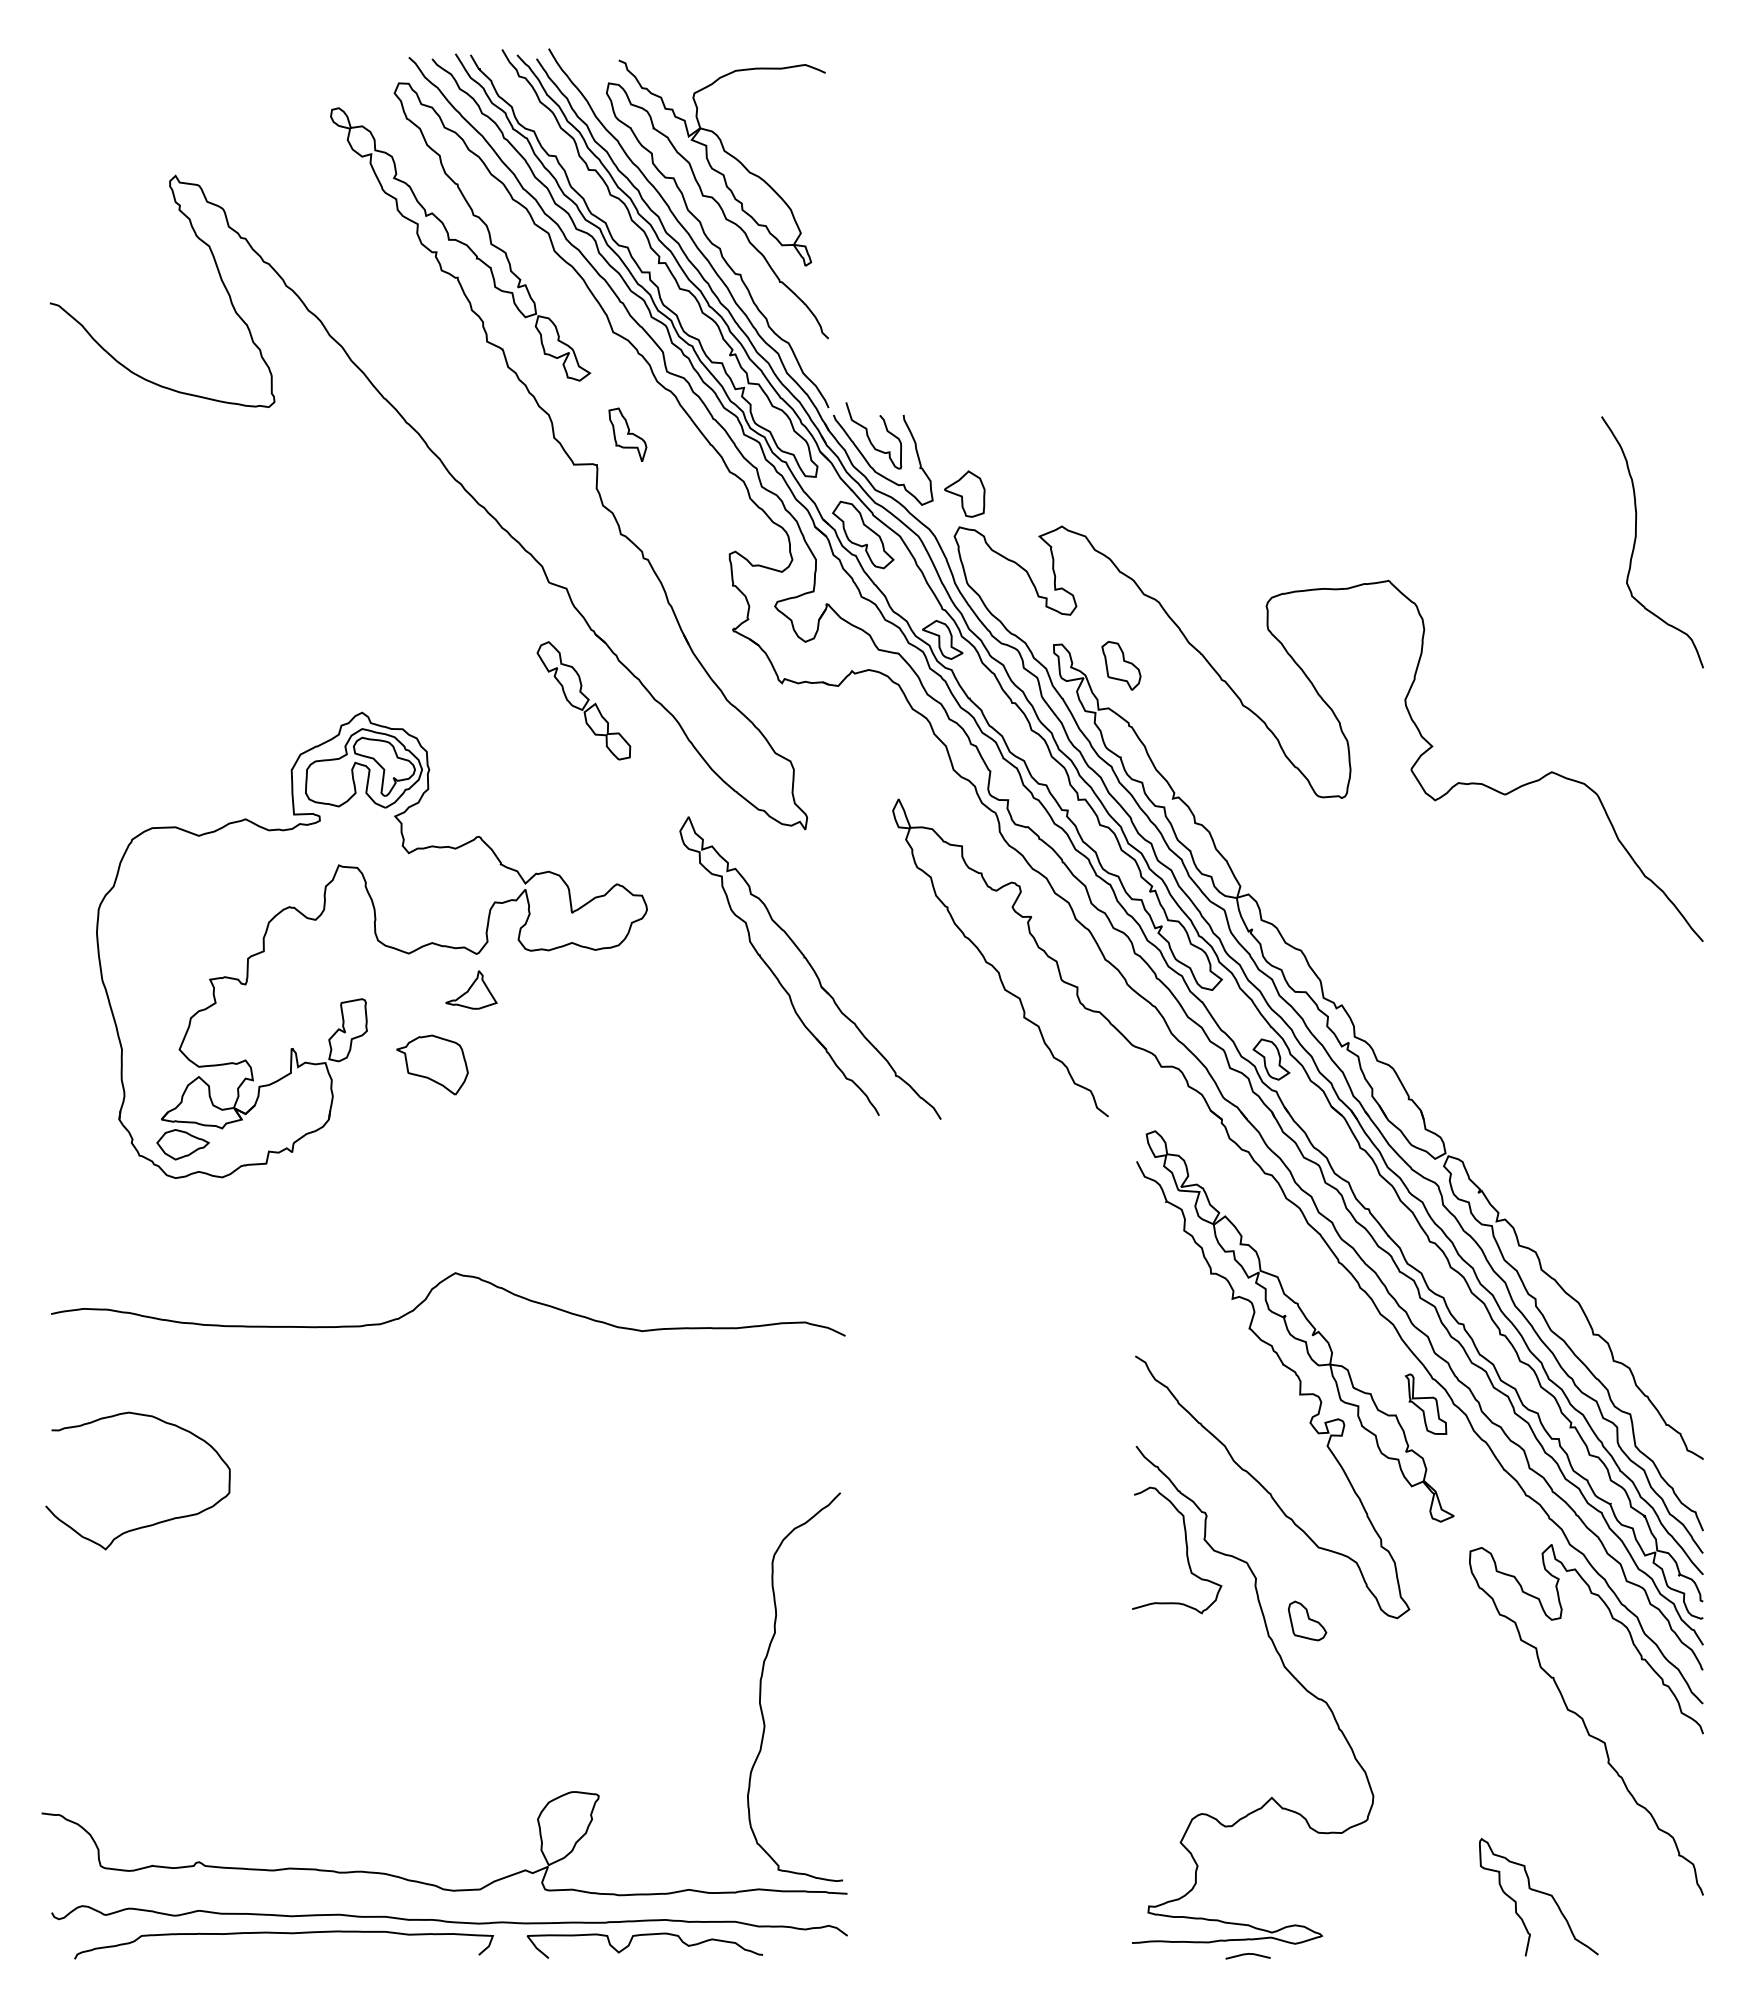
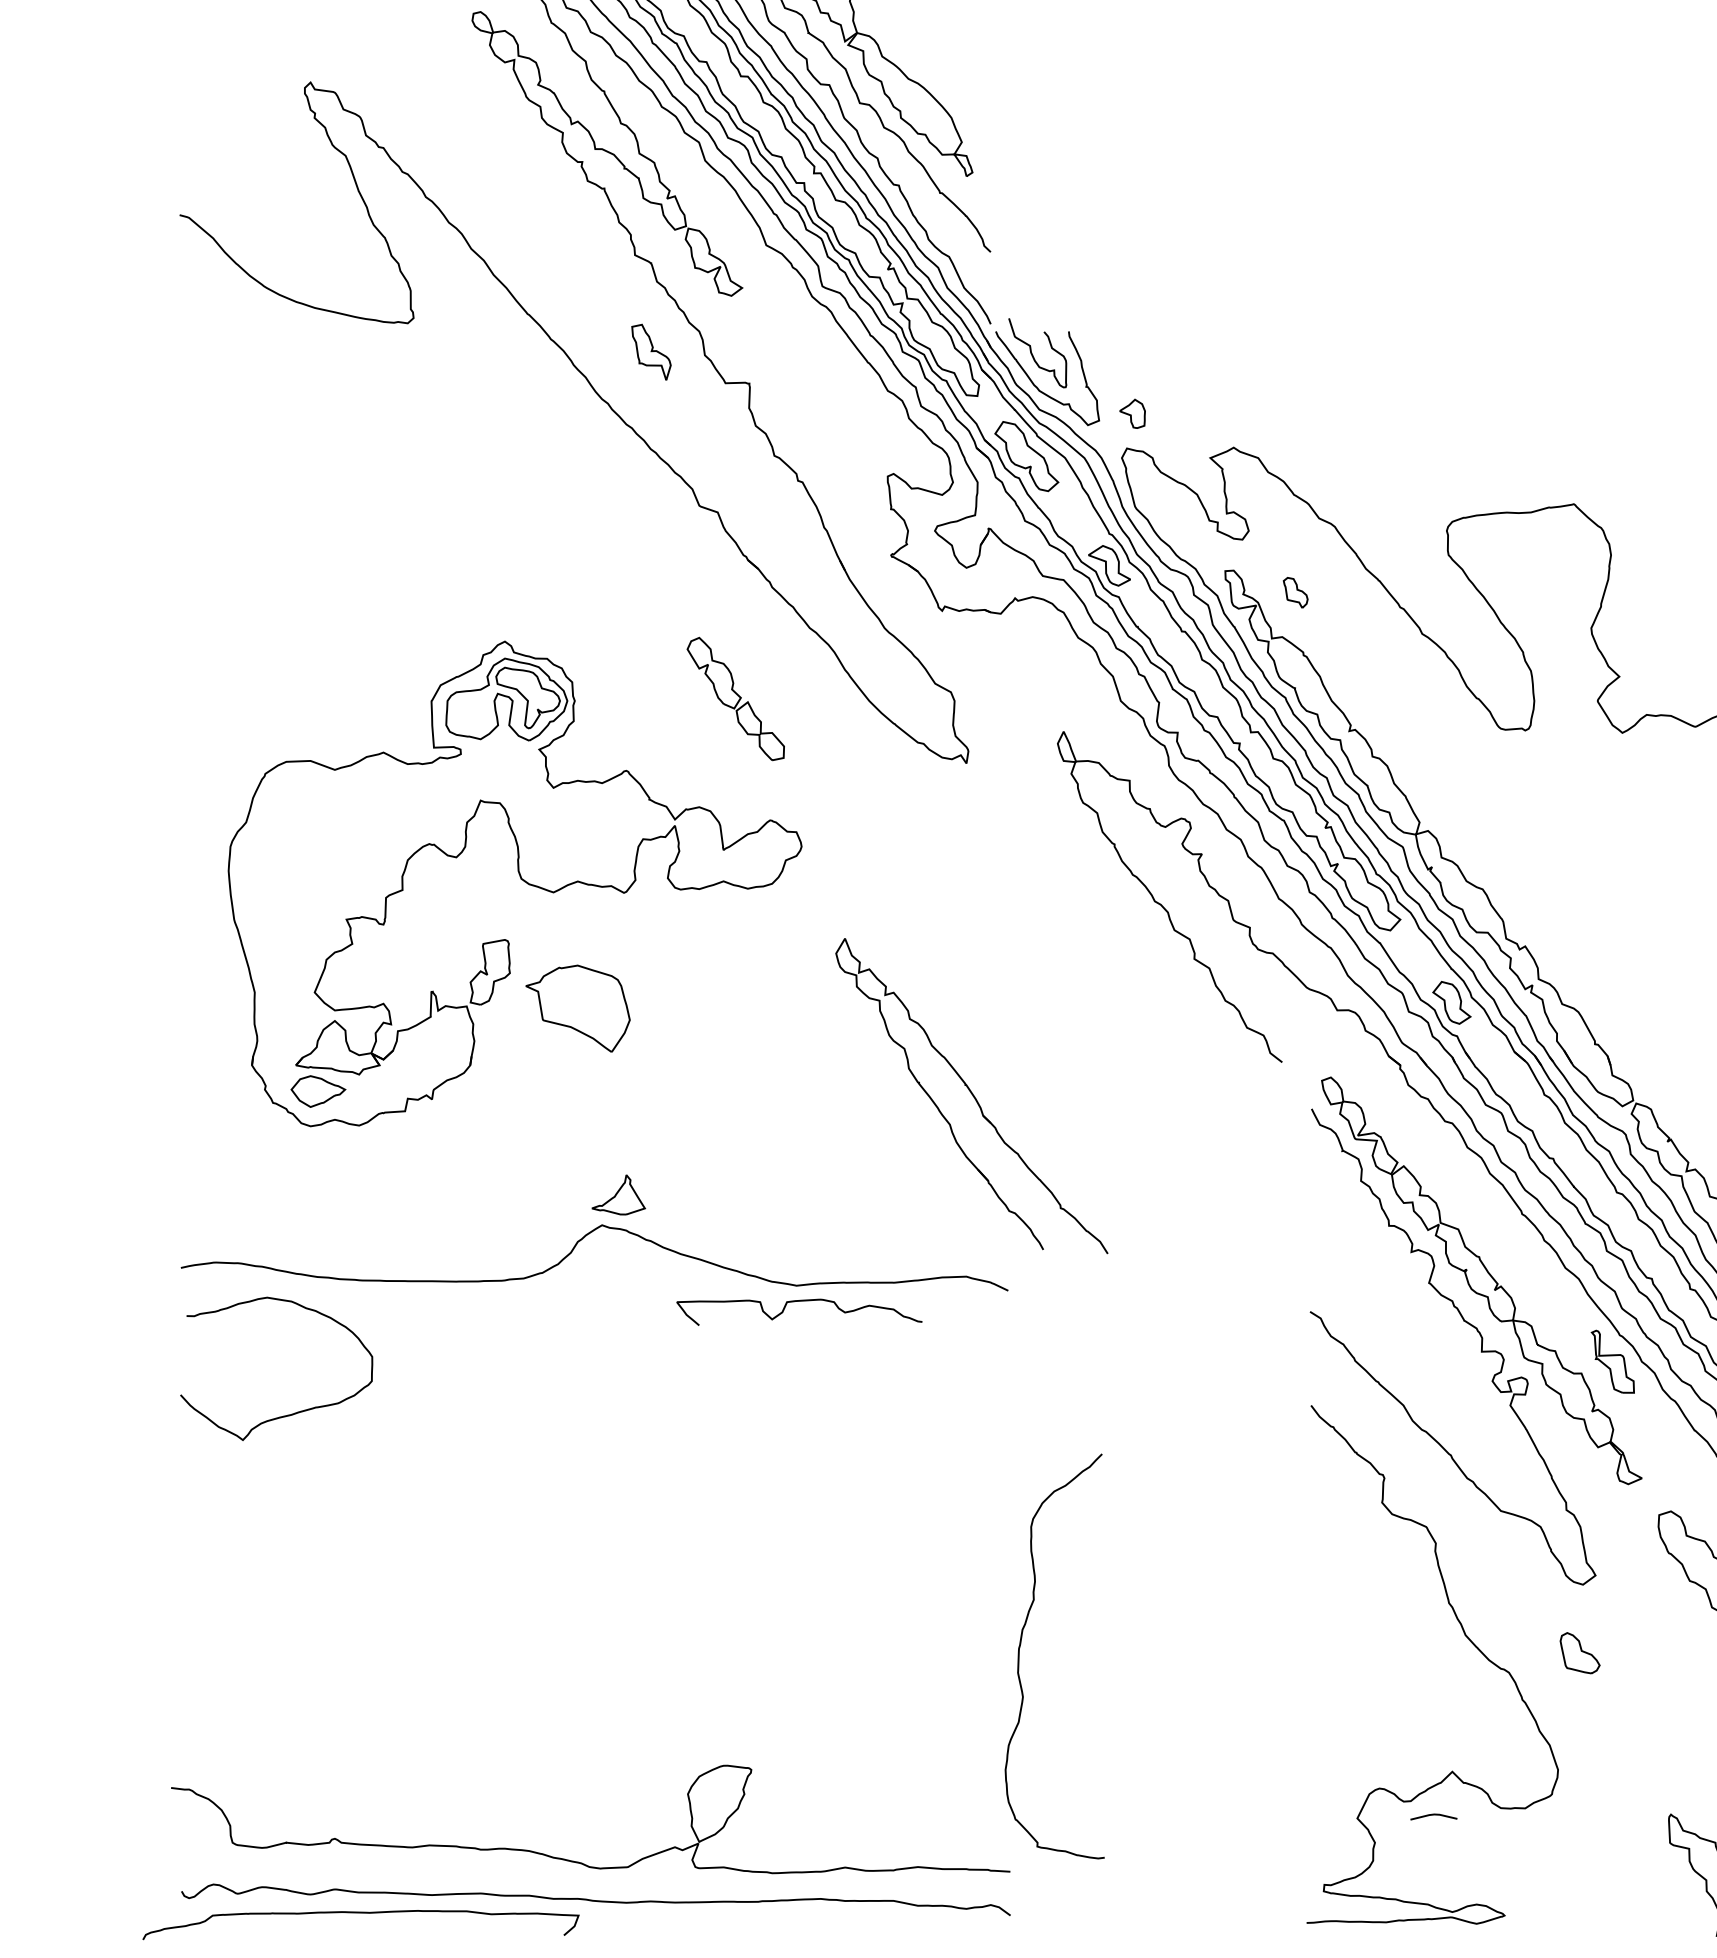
part: (627, 434) -> (651, 351), moved
part: (964, 493) -> (1132, 413), size x0.6
part: (1121, 665) -> (1295, 592), size x0.6
part: (583, 700) -> (735, 698), moved
part: (810, 967) -> (971, 1095), moved
part: (471, 989) -> (618, 1194), moved
part: (432, 1064) -> (578, 1007), size x1.4
curve: (149, 1524) -> (288, 1414), moved
curve: (1186, 1550) -> (1363, 1514), removed
part: (1307, 1620) -> (1580, 1652), moved
curve: (762, 1678) -> (1020, 1647), moved
curve: (283, 1933) -> (360, 1913), moved
curve: (644, 1935) -> (798, 1301), moved
line: (1247, 1954) -> (1433, 1815), moved

